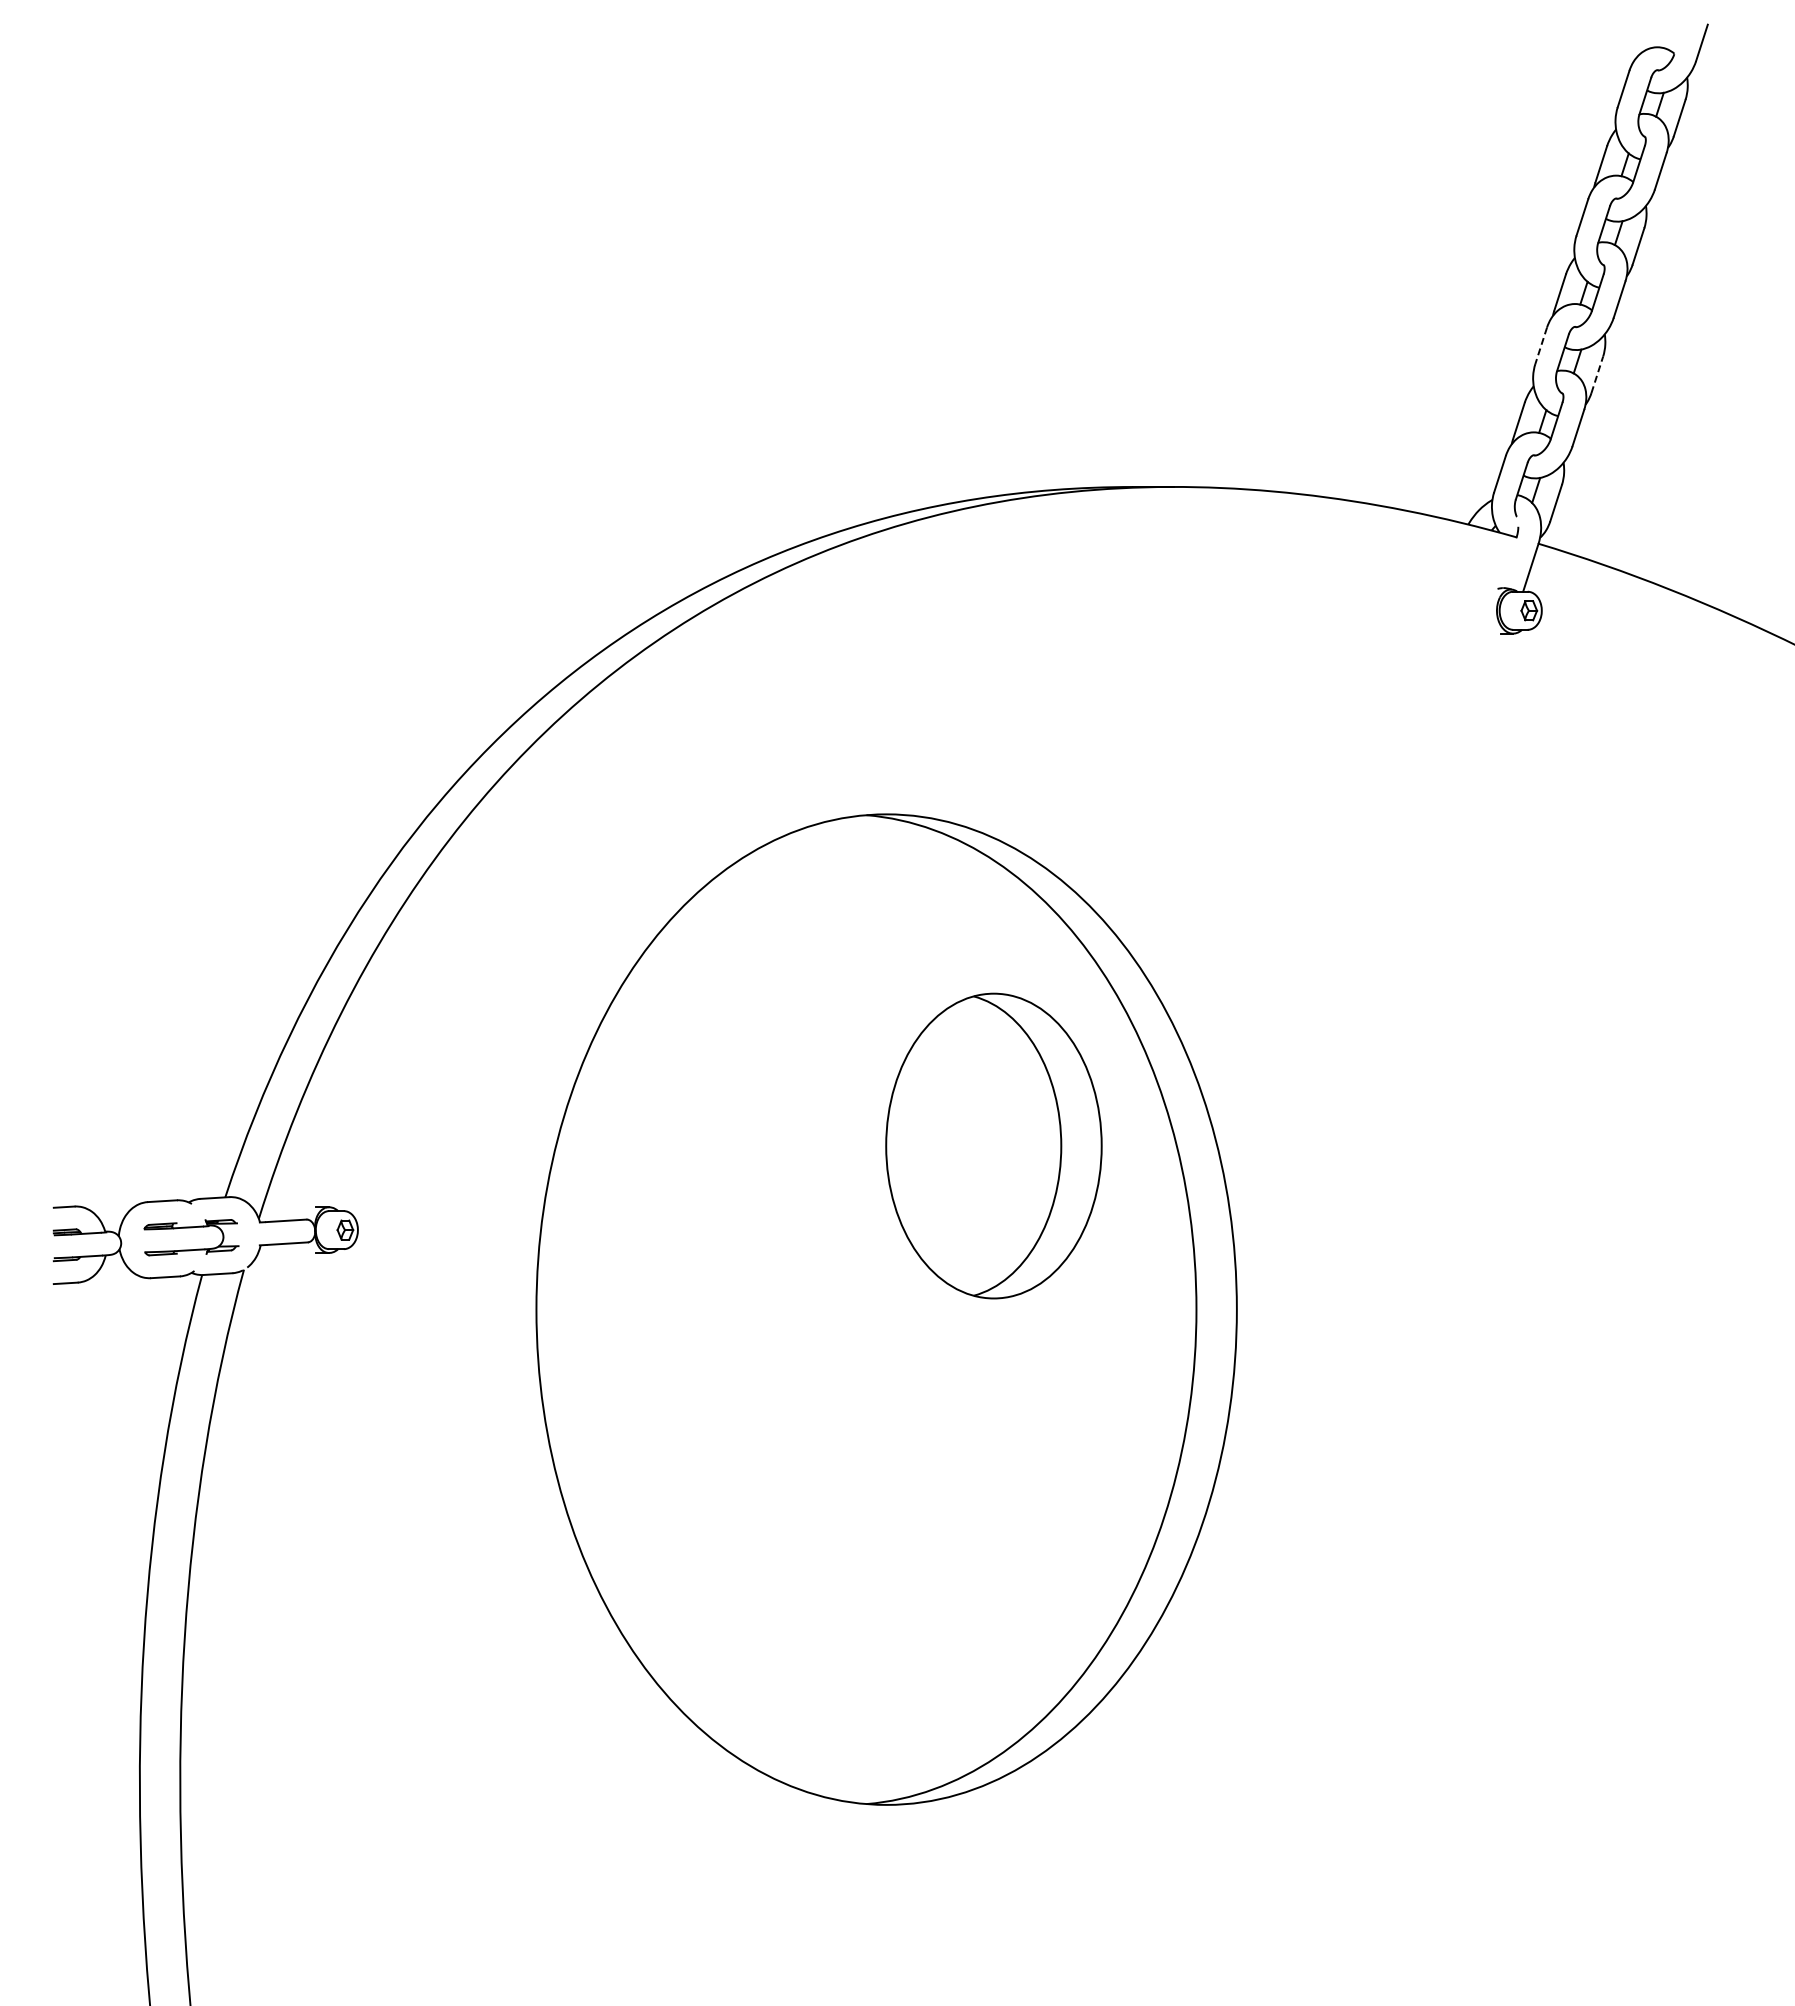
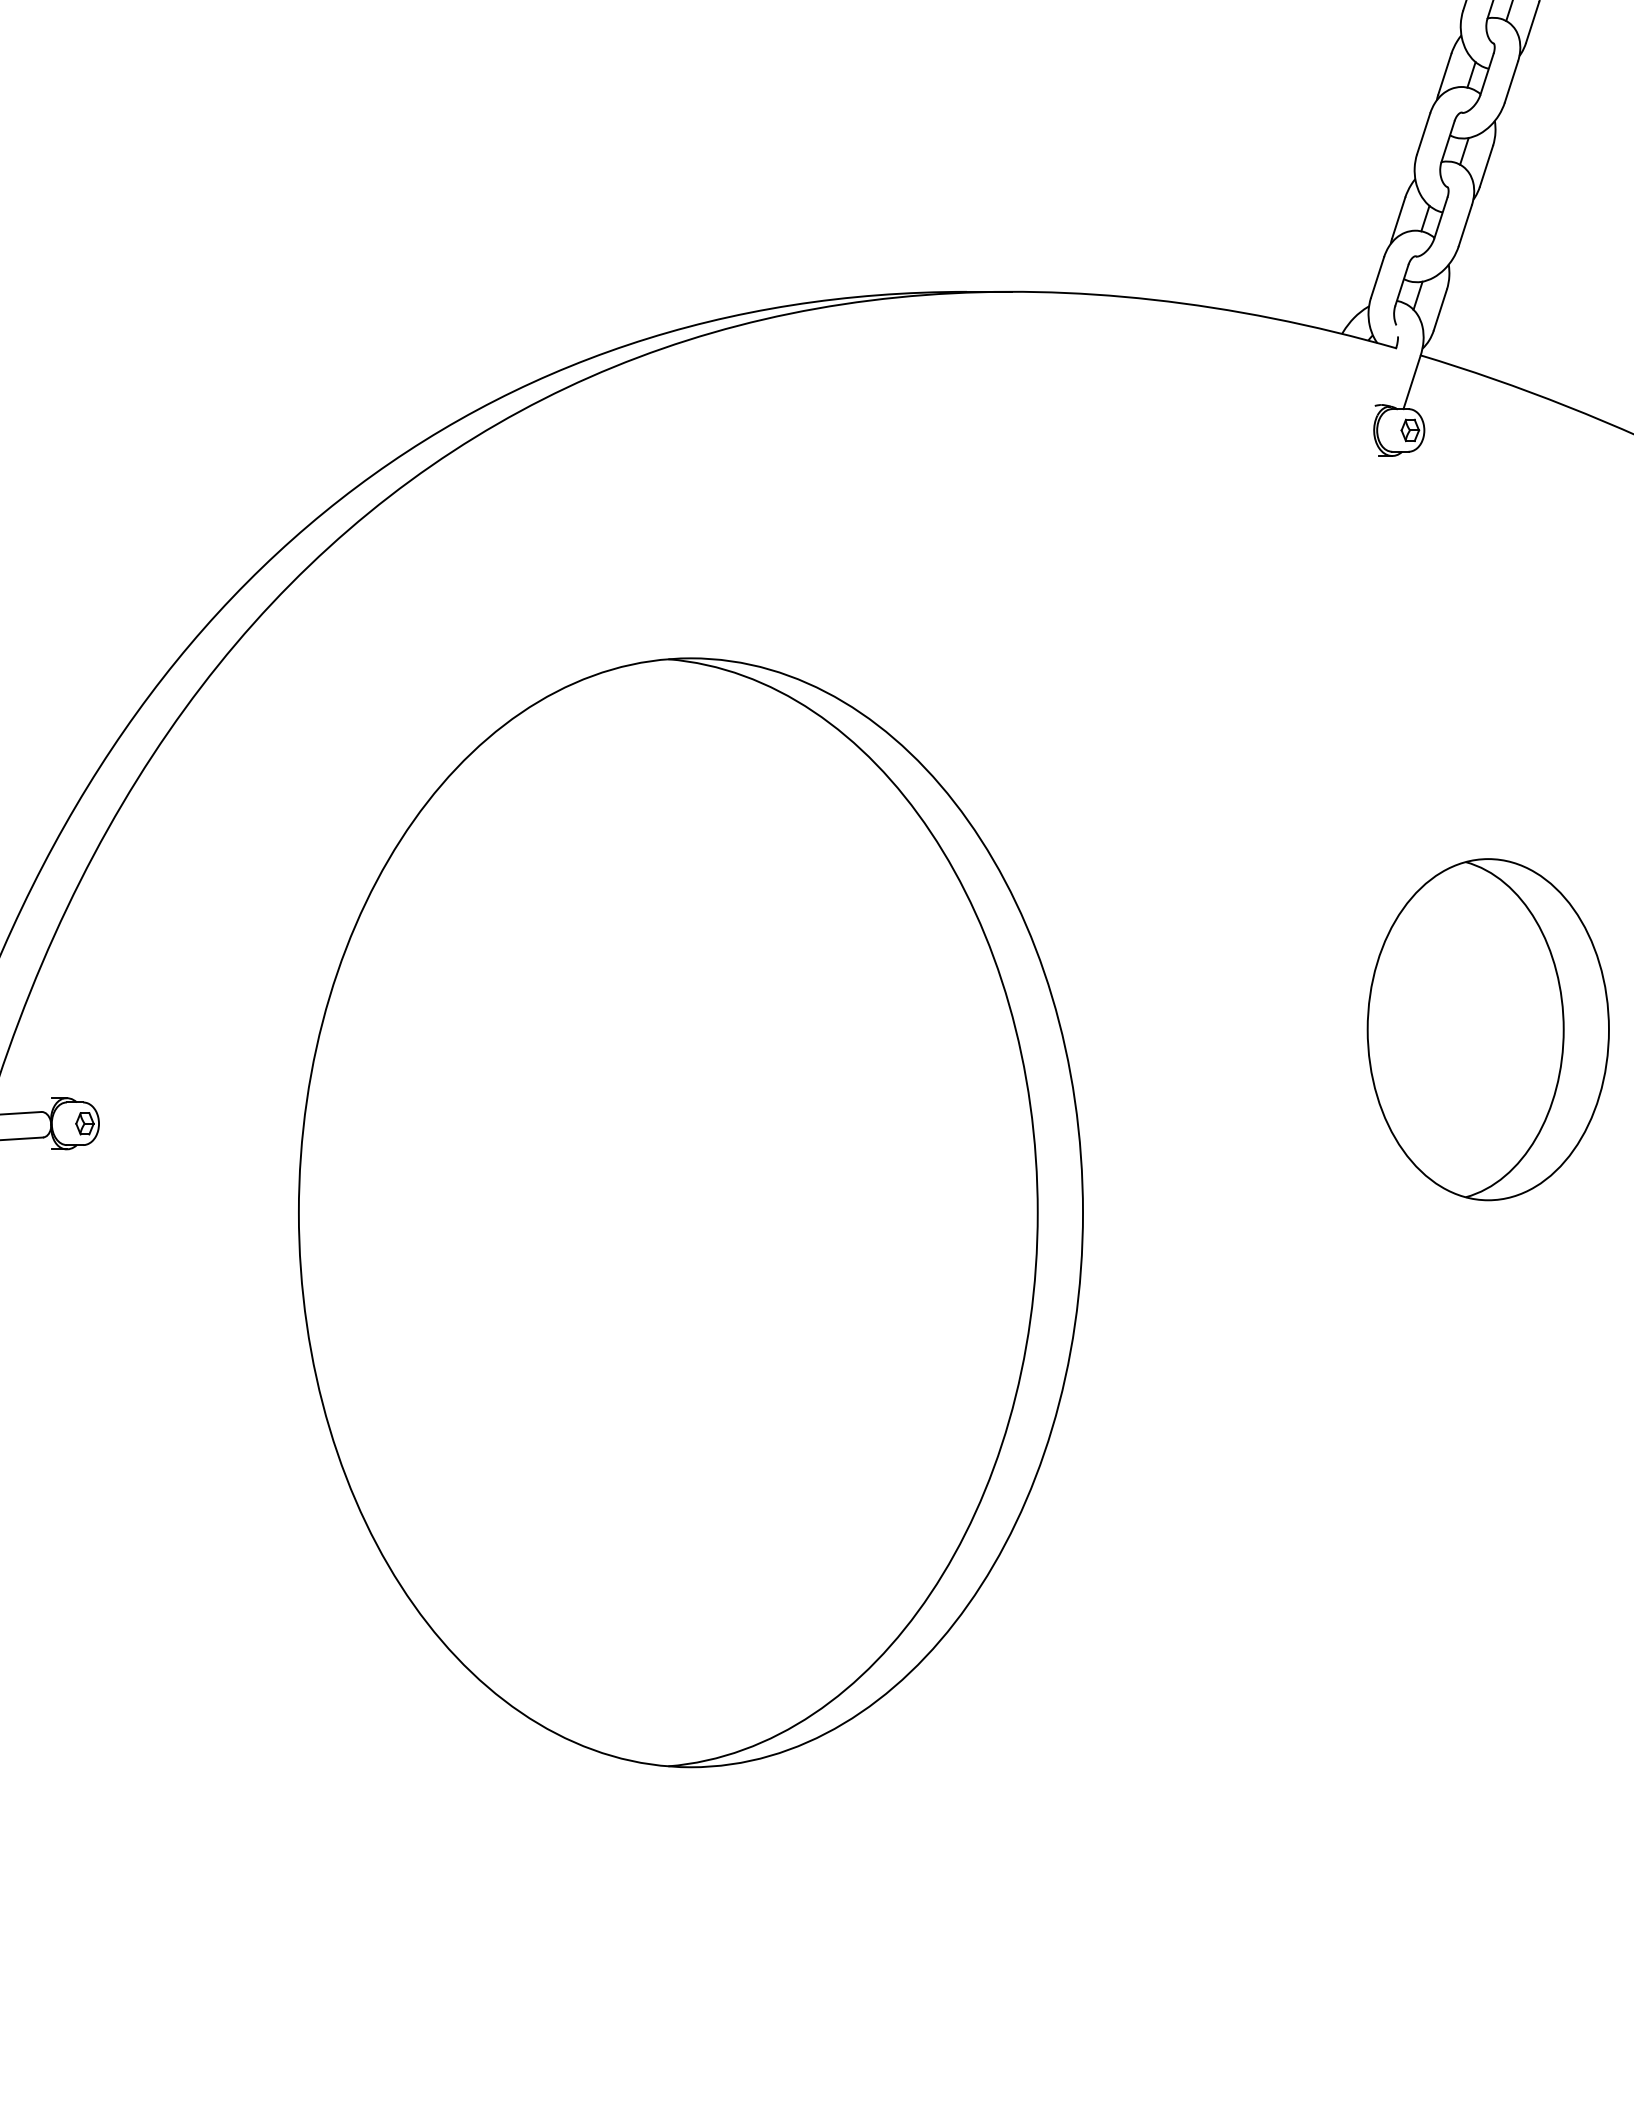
line: (1541, 346) -> (1424, 134), dashed -> solid
line: (1597, 374) -> (1486, 165), dashed -> solid
part: (993, 1145) -> (1487, 1029), moved

